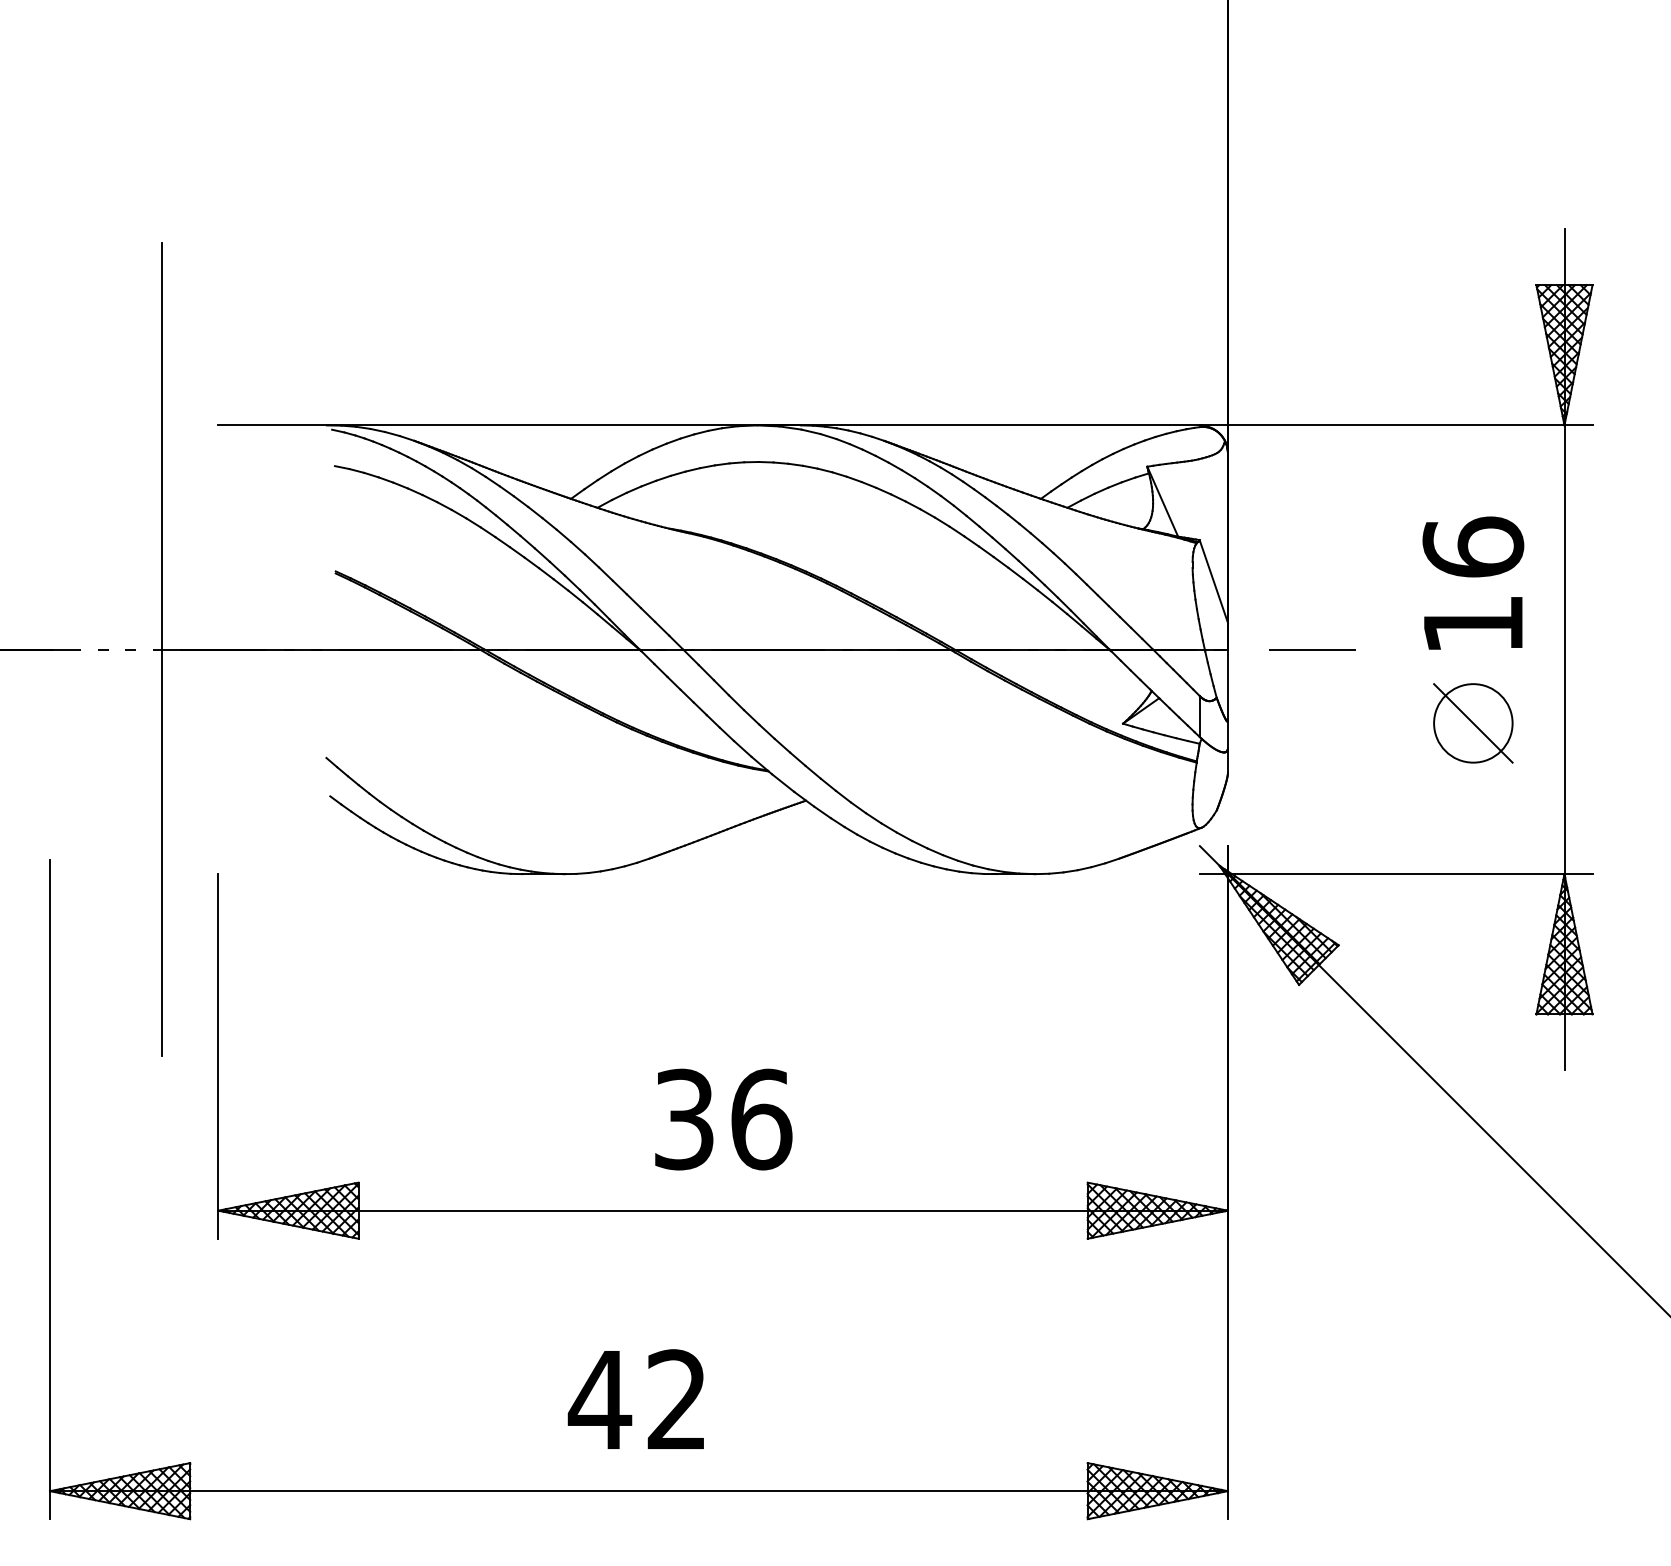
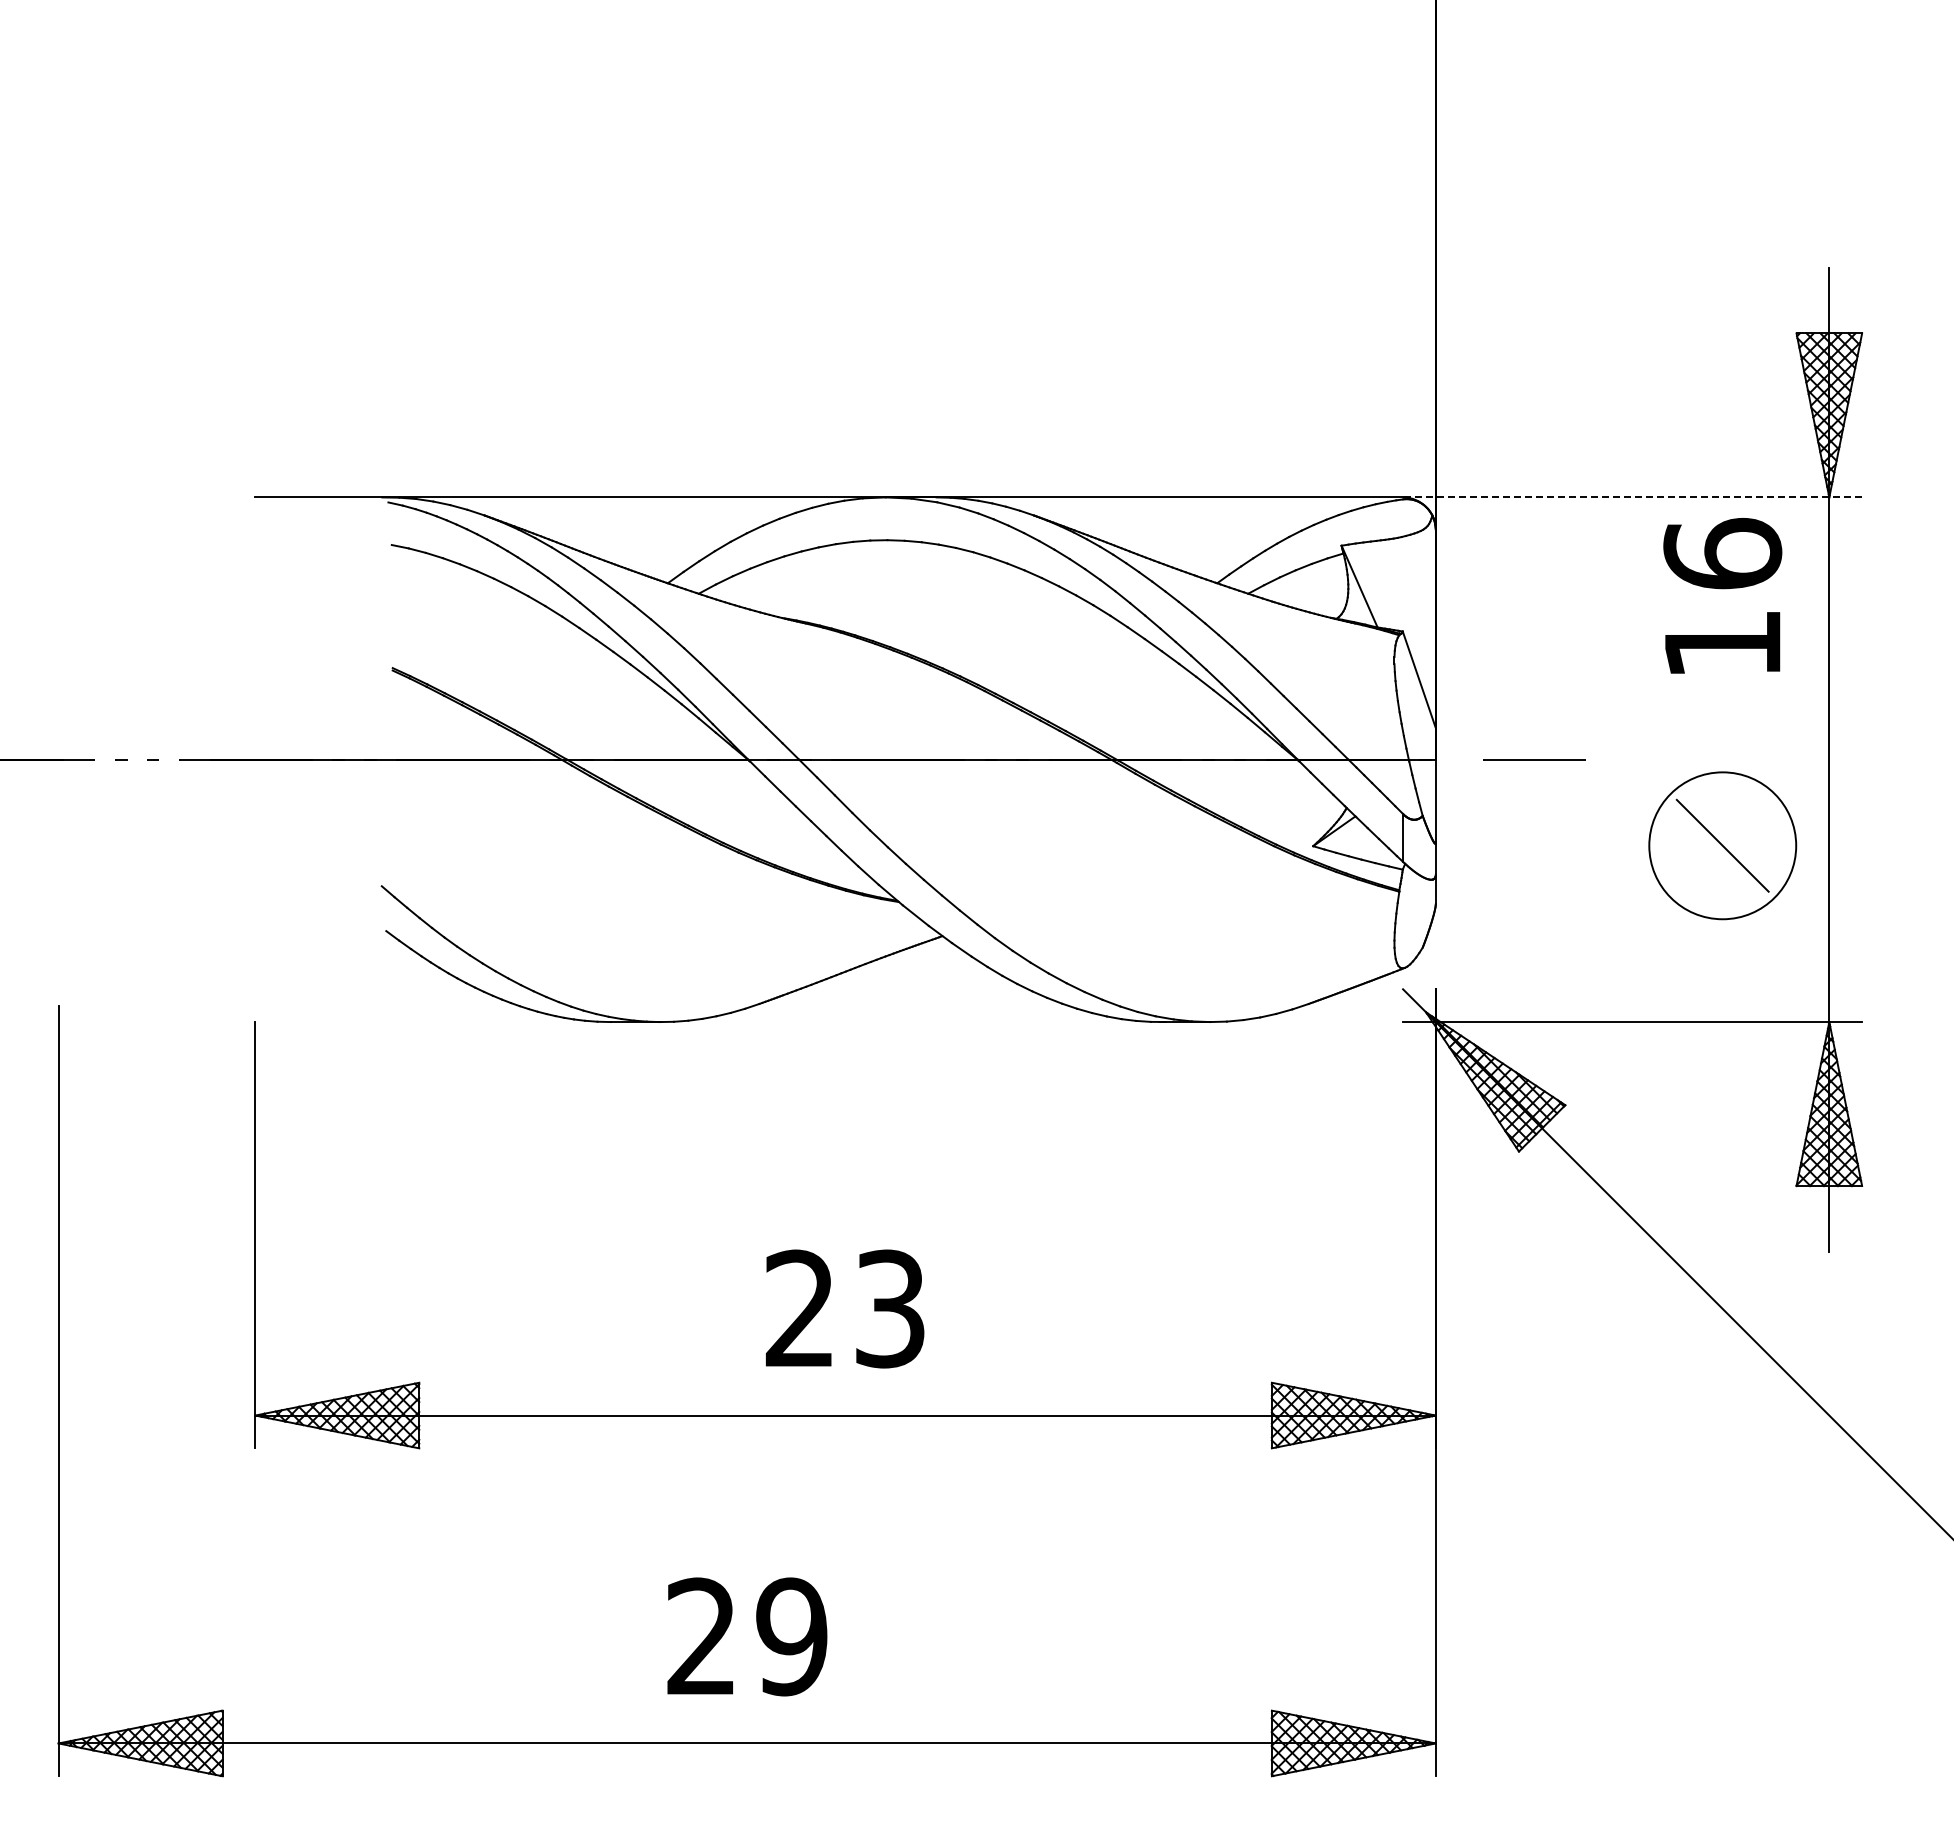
line: (1396, 425) -> (1632, 497), solid -> dashed
text: (1473, 582) -> (1722, 595), moved
line: (161, 649) -> (189, 759), removed
circle: (1473, 723) -> (1722, 845), size x1.6
text: (723, 1119) -> (845, 1308), 36 -> 23
text: (637, 1399) -> (745, 1636), 42 -> 29

